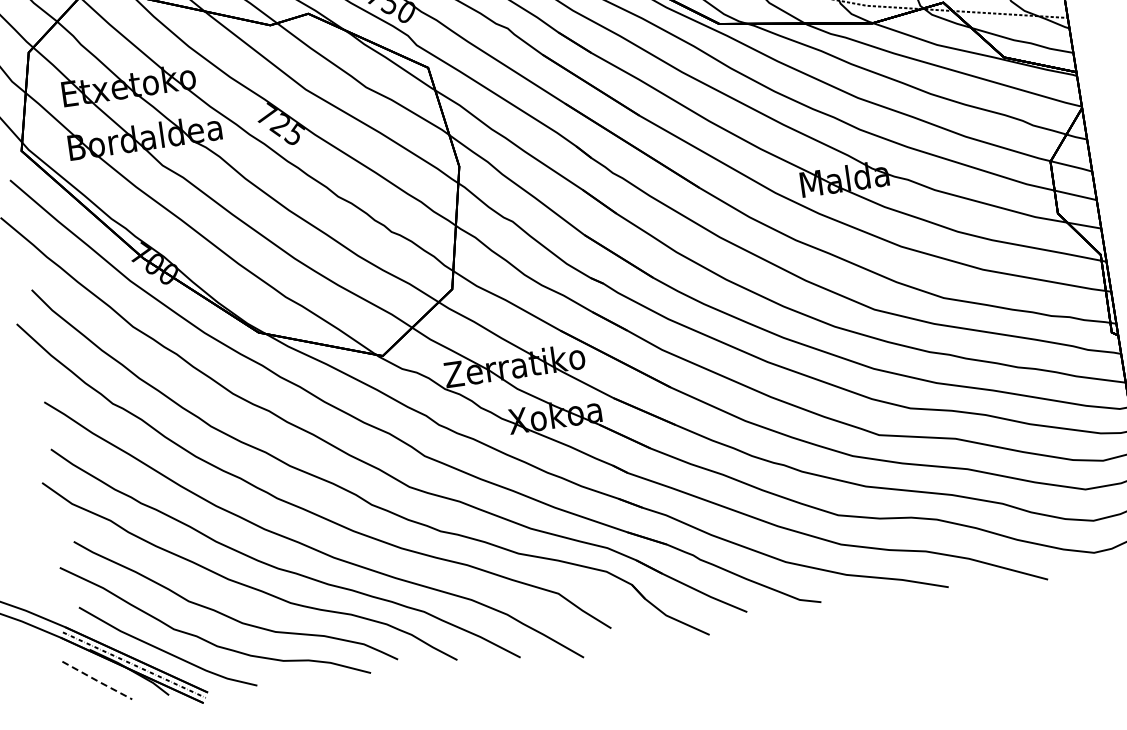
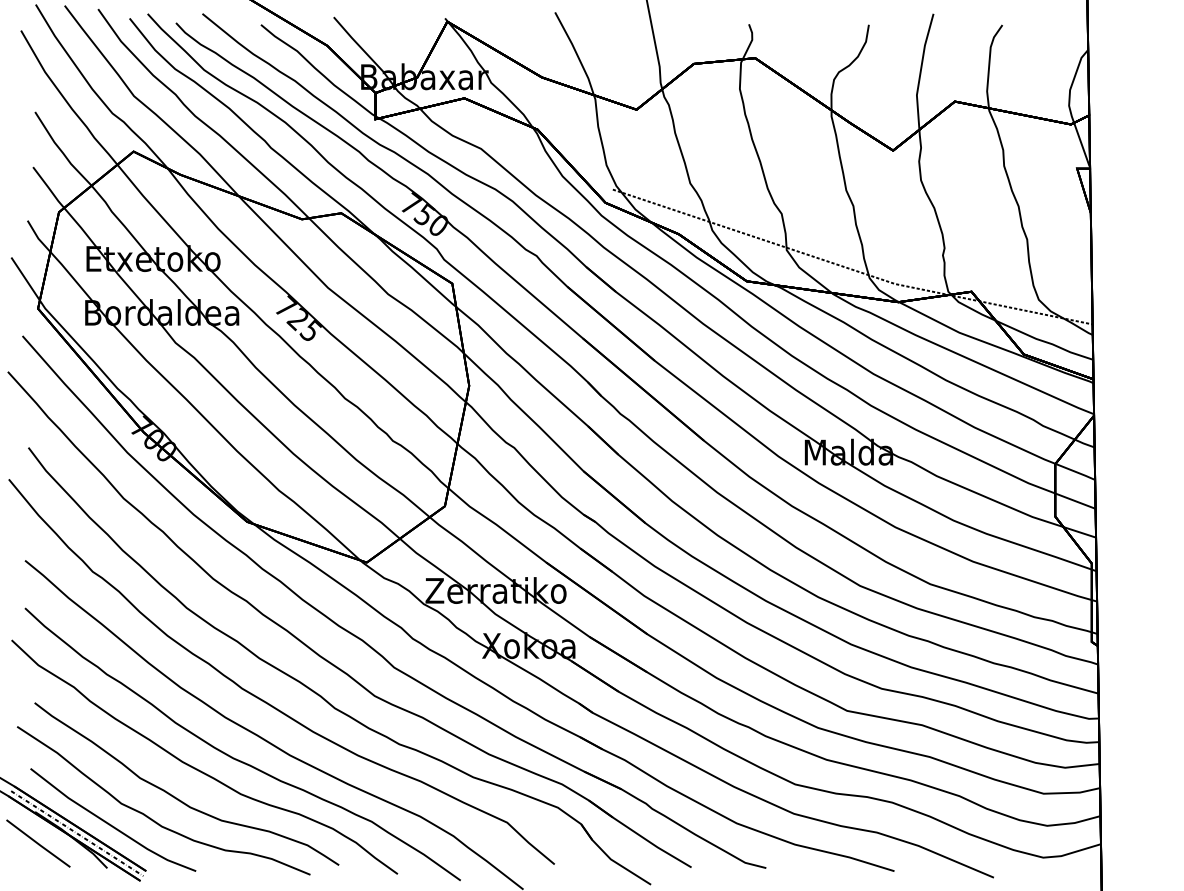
line: (98, 681) -> (39, 844), dashed -> solid

